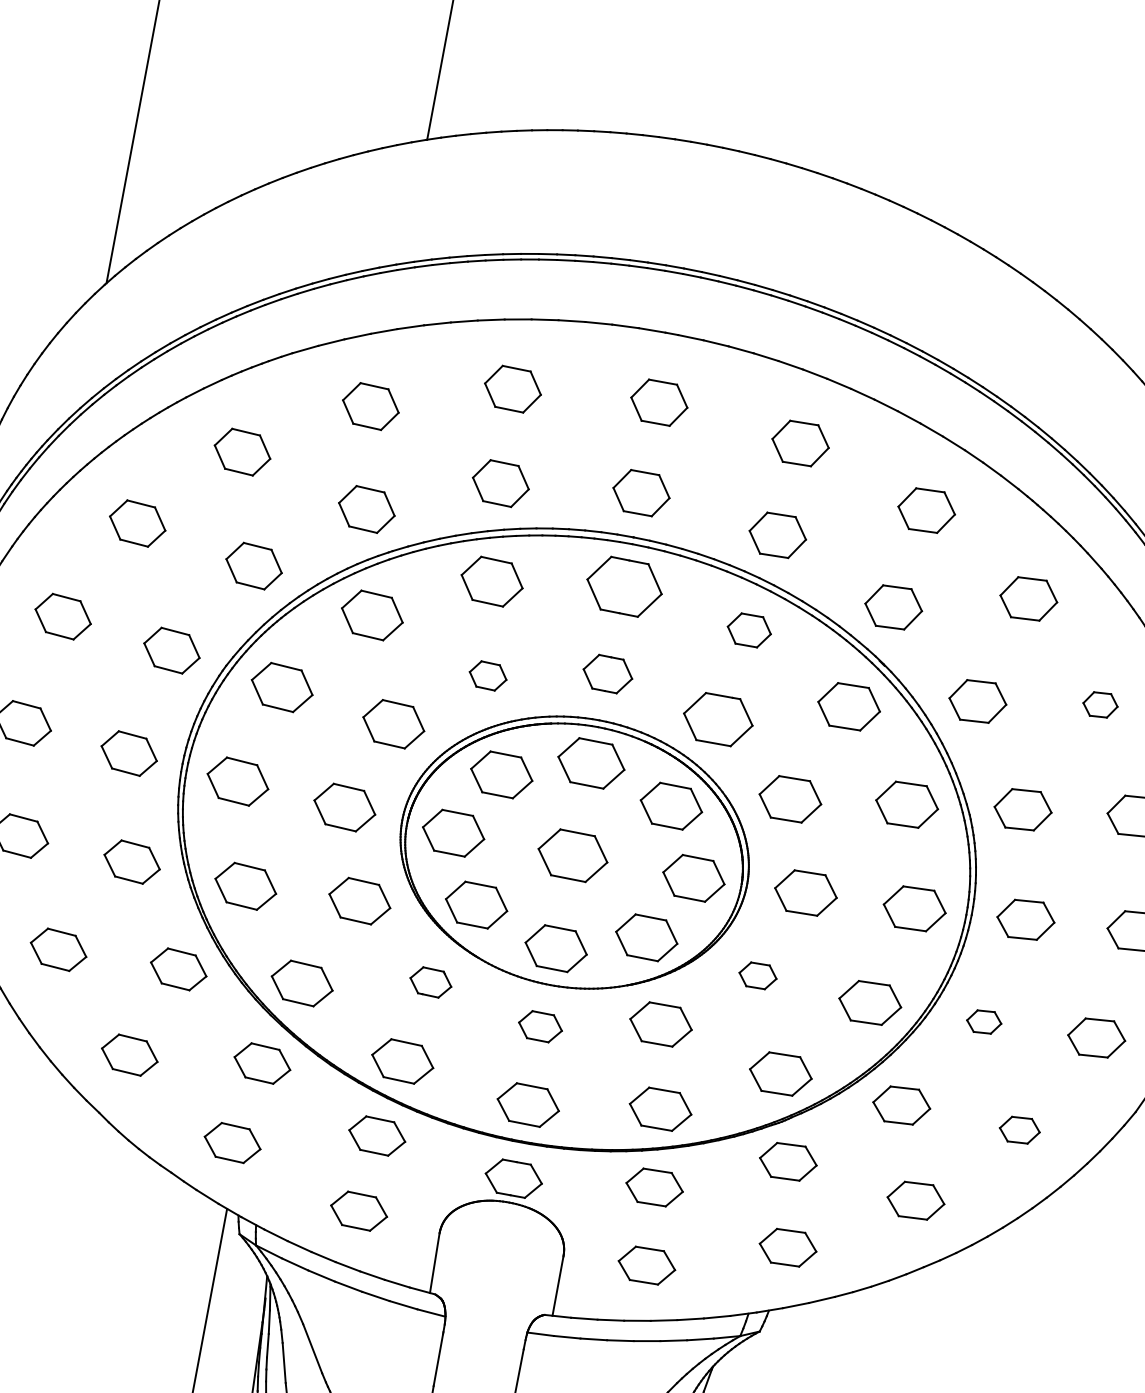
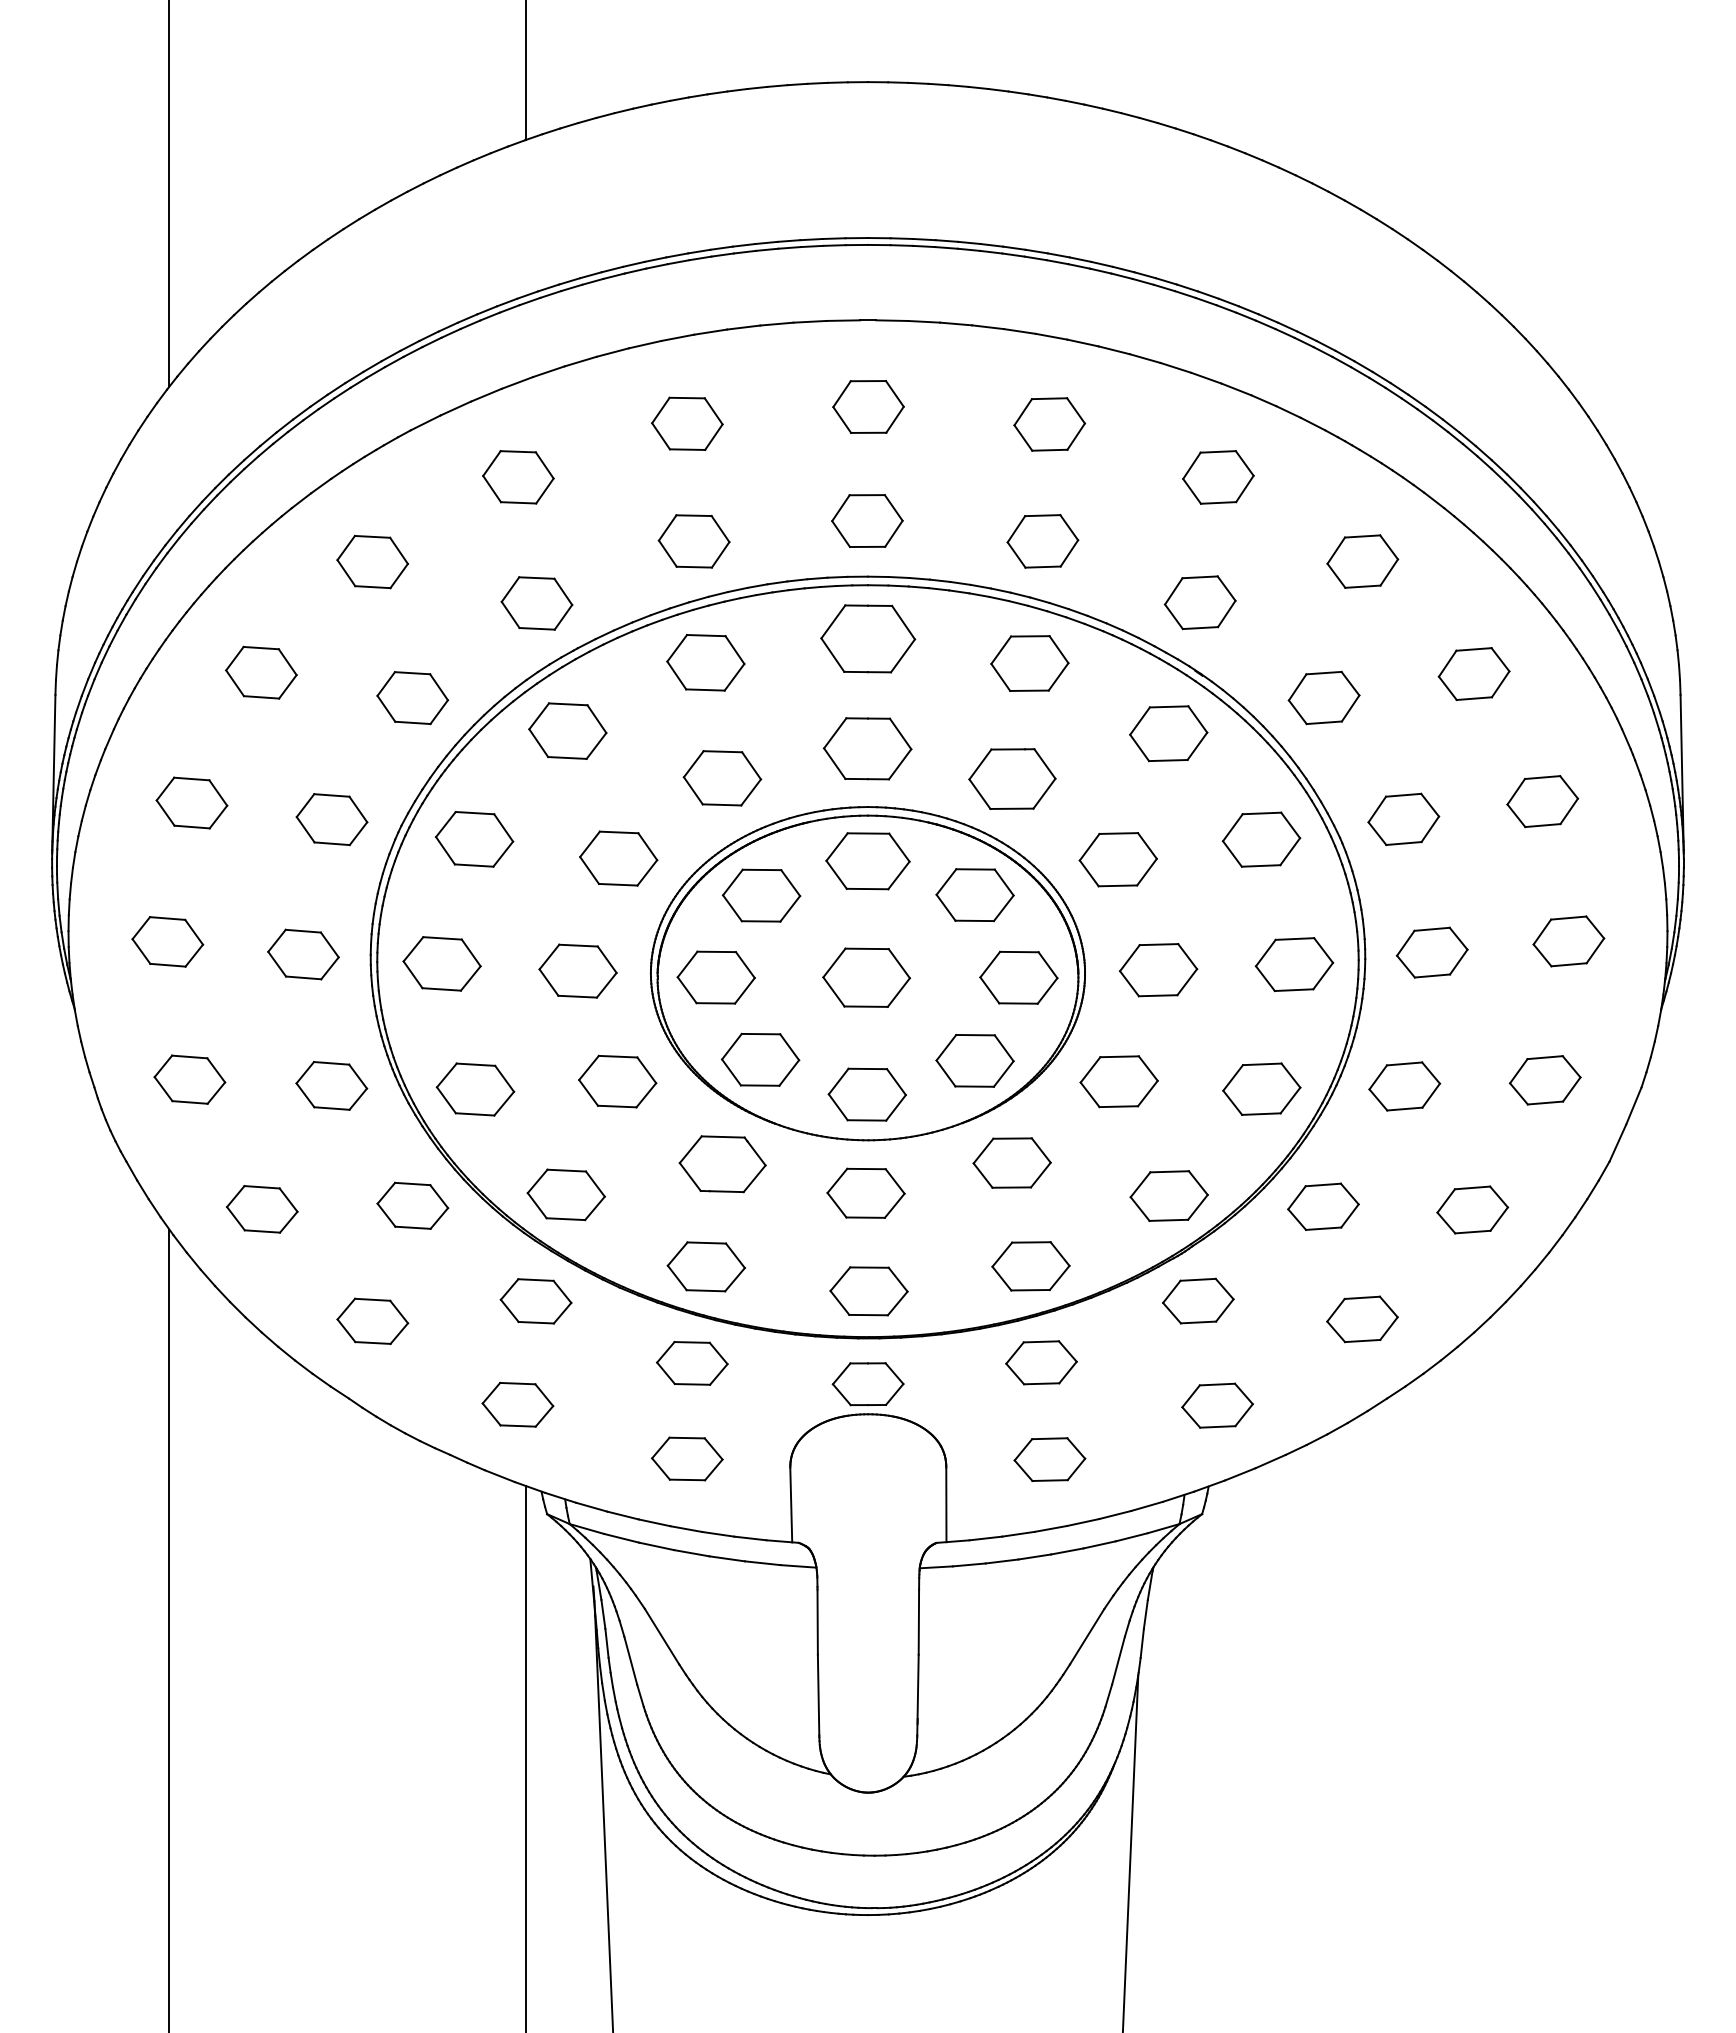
part: (749, 630) -> (1029, 663), size x1.43
part: (607, 673) -> (867, 748), size x1.43
part: (488, 676) -> (722, 778), size x1.67
part: (1099, 705) -> (1473, 674), size x1.67
part: (757, 975) -> (1118, 1081), size x1.67
part: (430, 982) -> (722, 1164), size x1.67
part: (983, 1022) -> (1404, 1086), size x1.67
part: (540, 1026) -> (865, 1192), size x1.43
part: (1019, 1129) -> (1472, 1209), size x1.43

